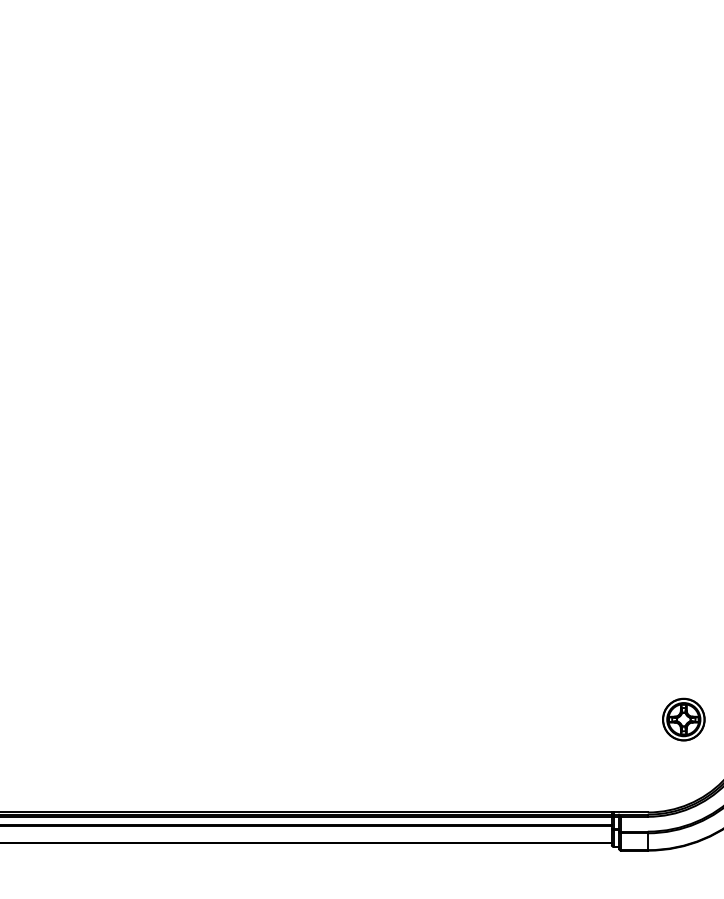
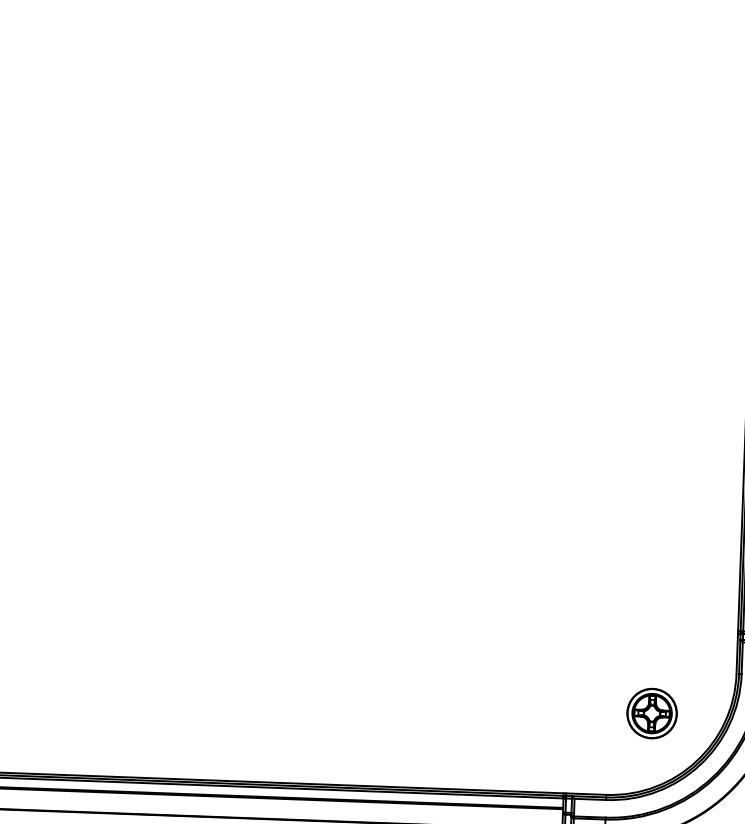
part: (683, 719) -> (651, 713), moved

